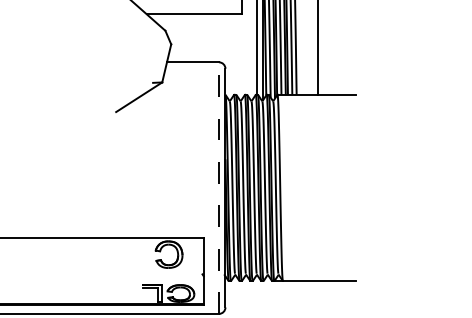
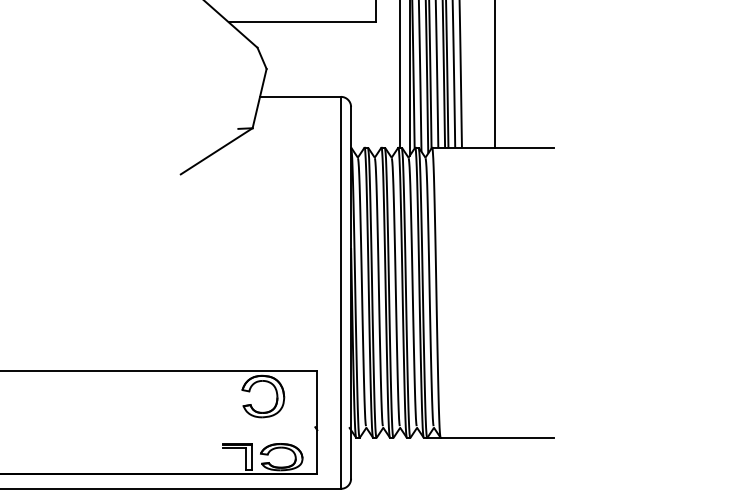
line: (218, 188) -> (340, 293), dashed -> solid

